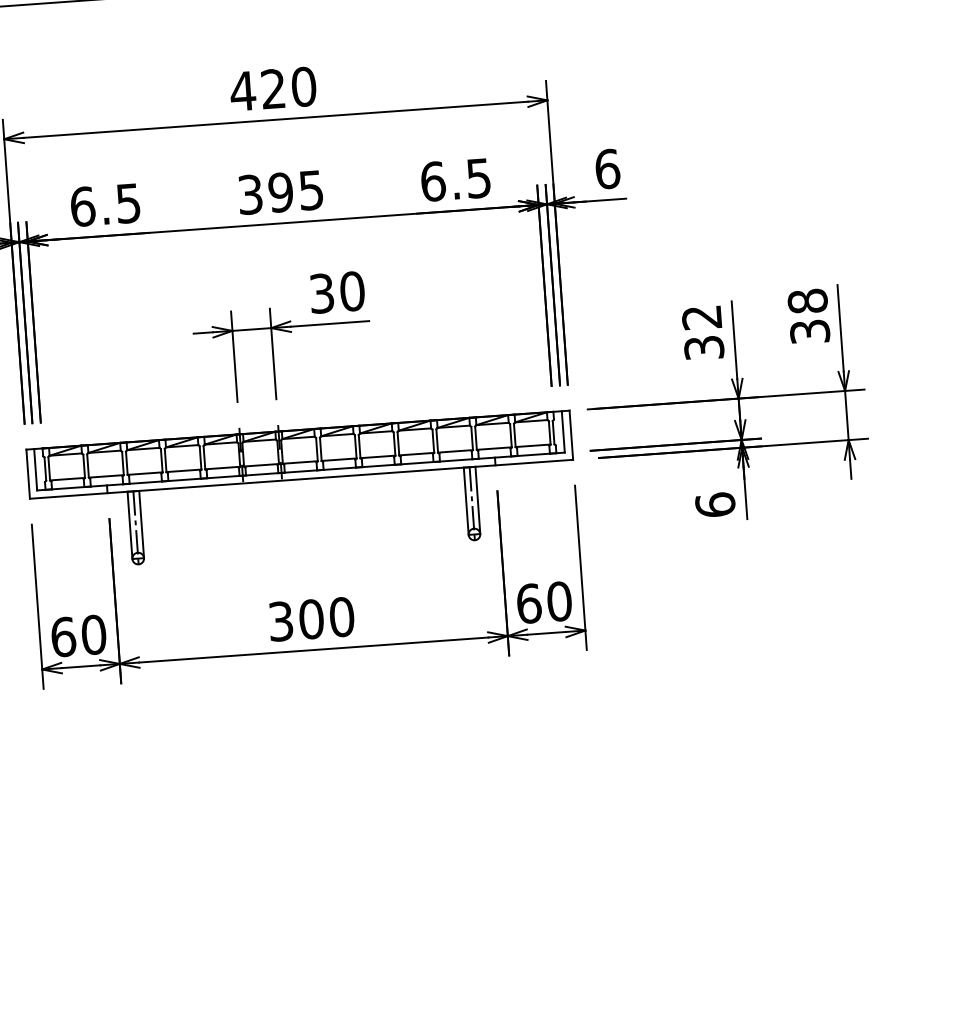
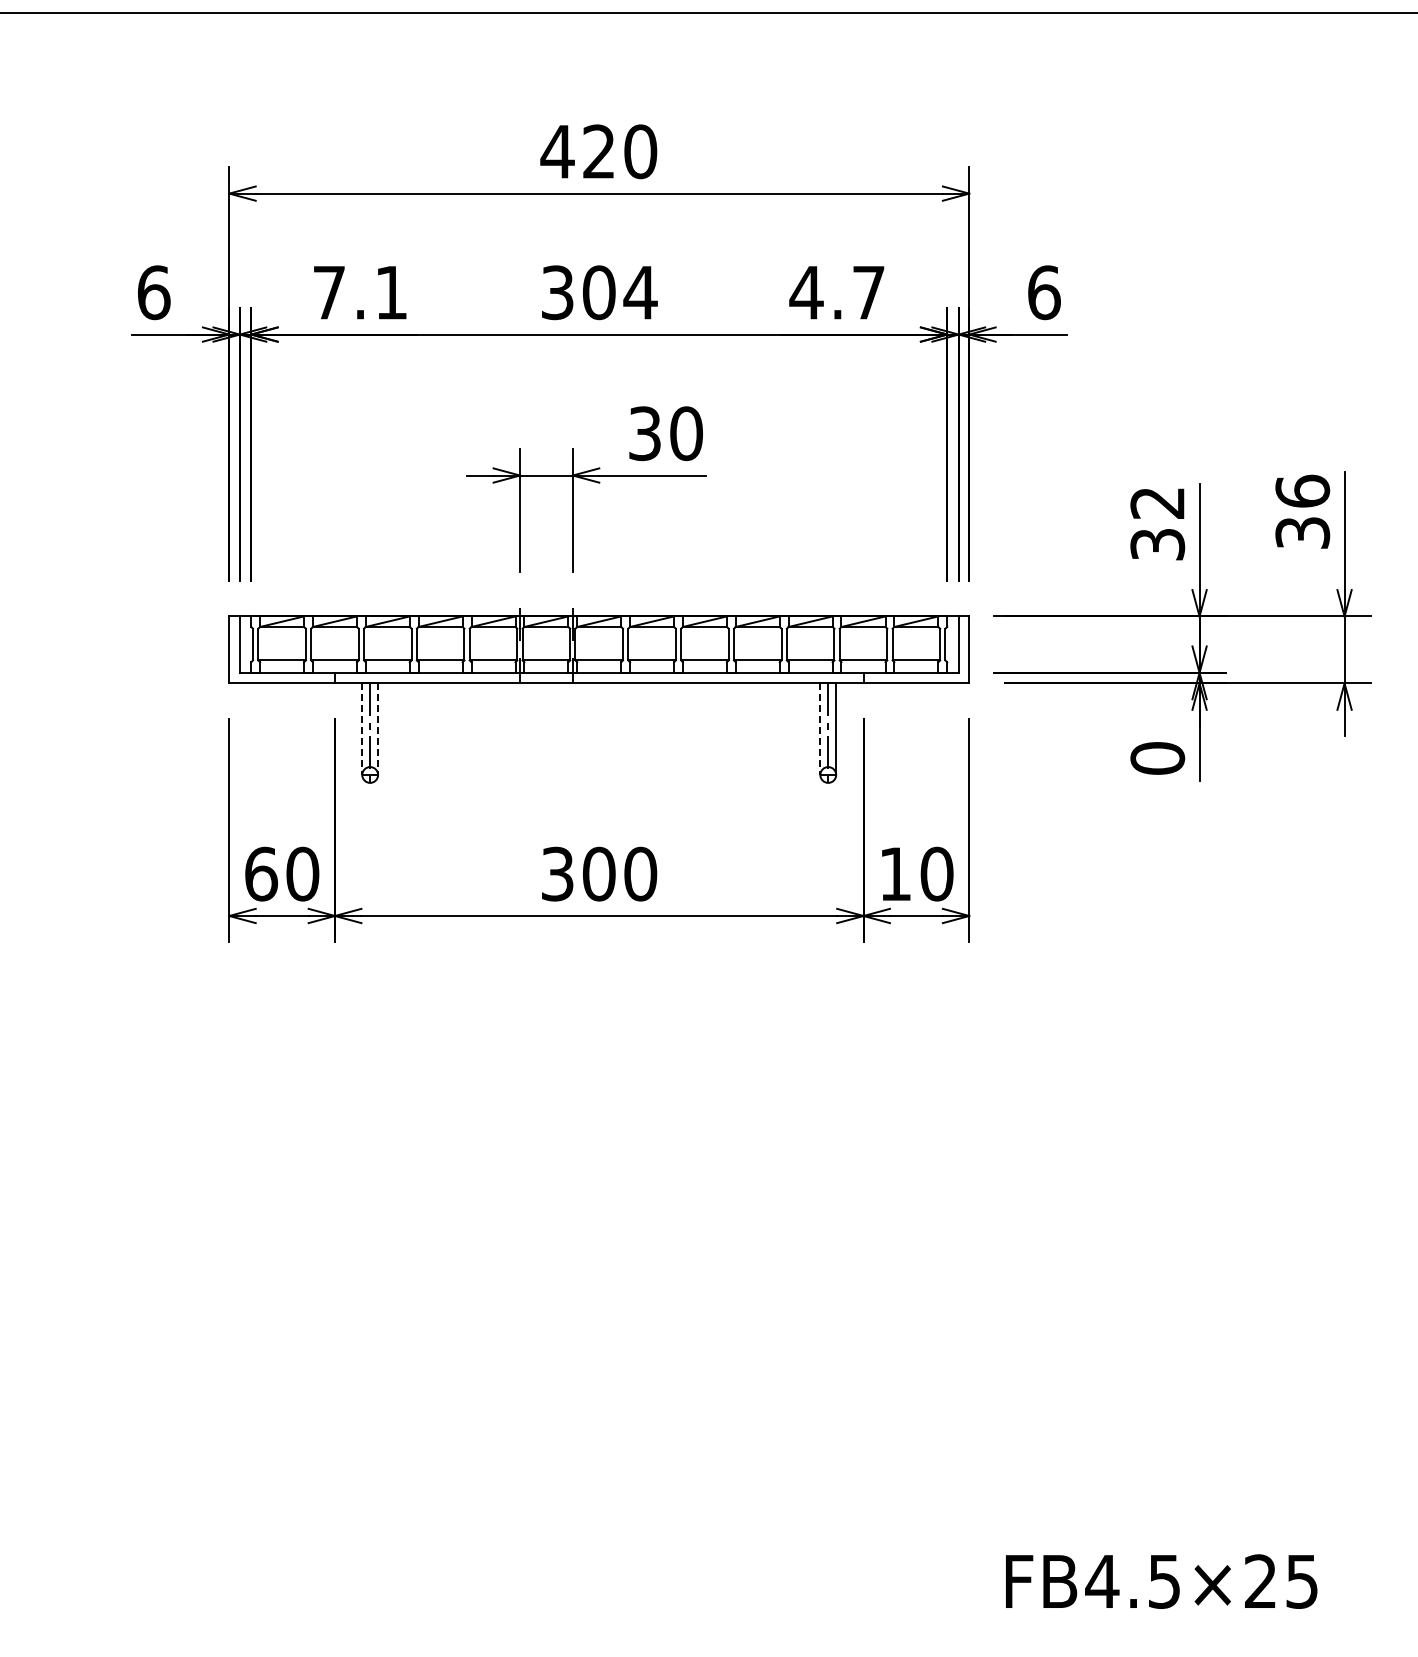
text: (455, 179) -> (836, 292), 6.5 -> 4.7
text: (295, 191) -> (619, 292), 395 -> 304
text: (105, 204) -> (359, 292), 6.5 -> 7.1
text: (807, 300) -> (1302, 490), 38 -> 36
line: (466, 501) -> (820, 729), solid -> dashed
text: (715, 504) -> (1157, 757), 6 -> 0
line: (141, 524) -> (378, 729), solid -> dashed
line: (130, 525) -> (362, 729), solid -> dashed
text: (529, 603) -> (895, 873), 60 -> 10

